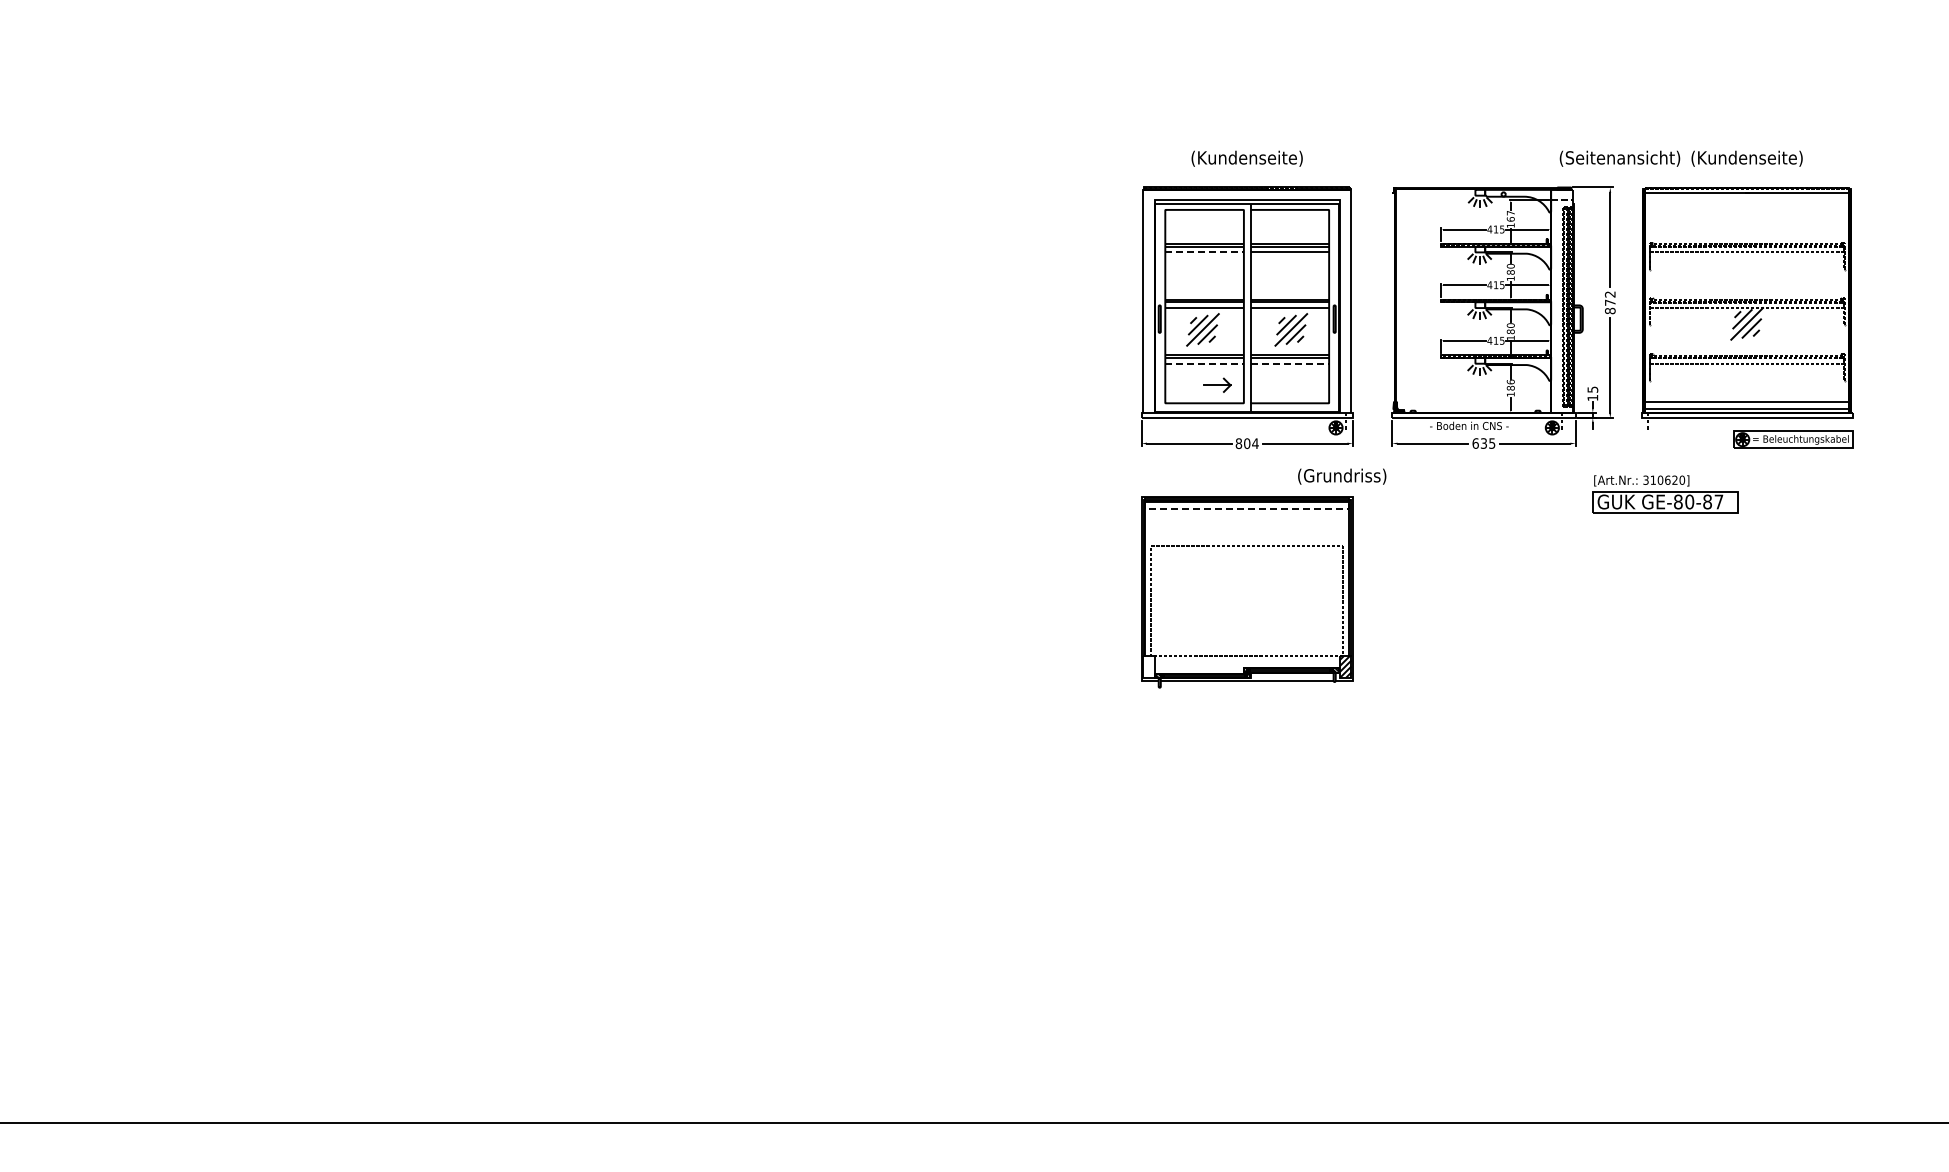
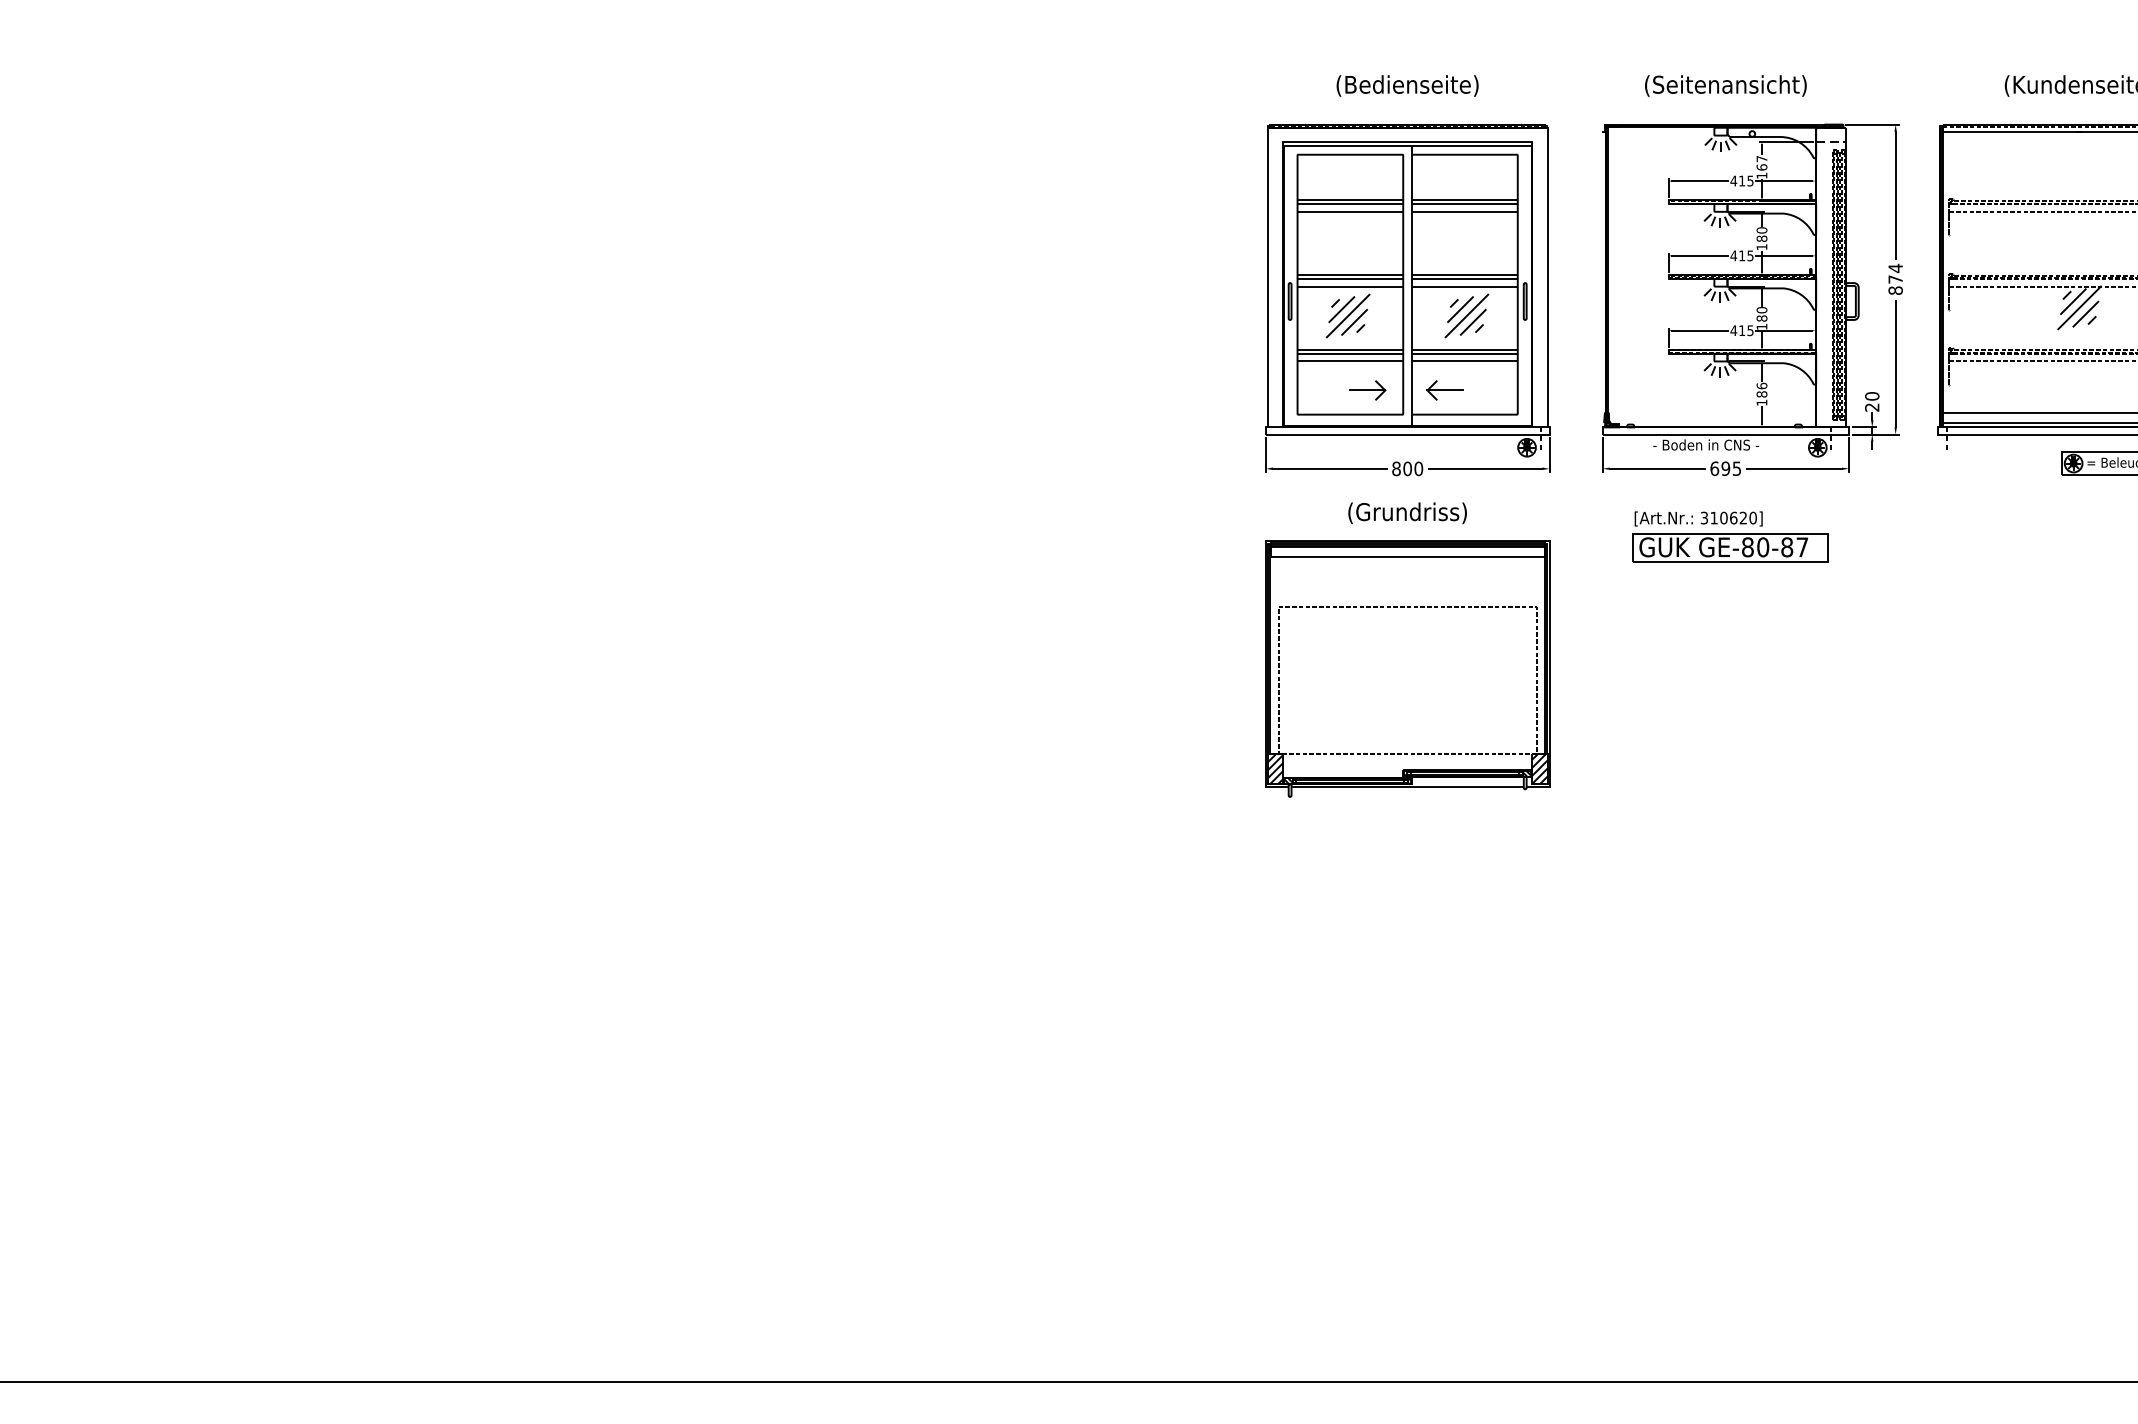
text: (1246, 158) -> (1406, 85), (Kundenseite) -> (Bedienseite)
text: (1619, 158) -> (1725, 85), moved
line: (1205, 252) -> (1351, 211), dashed -> solid
text: (1610, 294) -> (1895, 268), 872 -> 874
line: (1205, 363) -> (1351, 361), dashed -> solid
line: (1290, 363) -> (1465, 361), dashed -> solid
part: (1274, 384) -> (1444, 389), added
text: (1592, 393) -> (1871, 401), 15 -> 20
text: (1255, 443) -> (1418, 468), 804 -> 800
text: (1483, 443) -> (1725, 468), 635 -> 695
text: (1342, 476) -> (1408, 513), moved
part: (1665, 494) -> (1730, 537), moved
line: (1247, 509) -> (1408, 557), dashed -> solid
hatch: (1148, 666) -> (1274, 768), added

